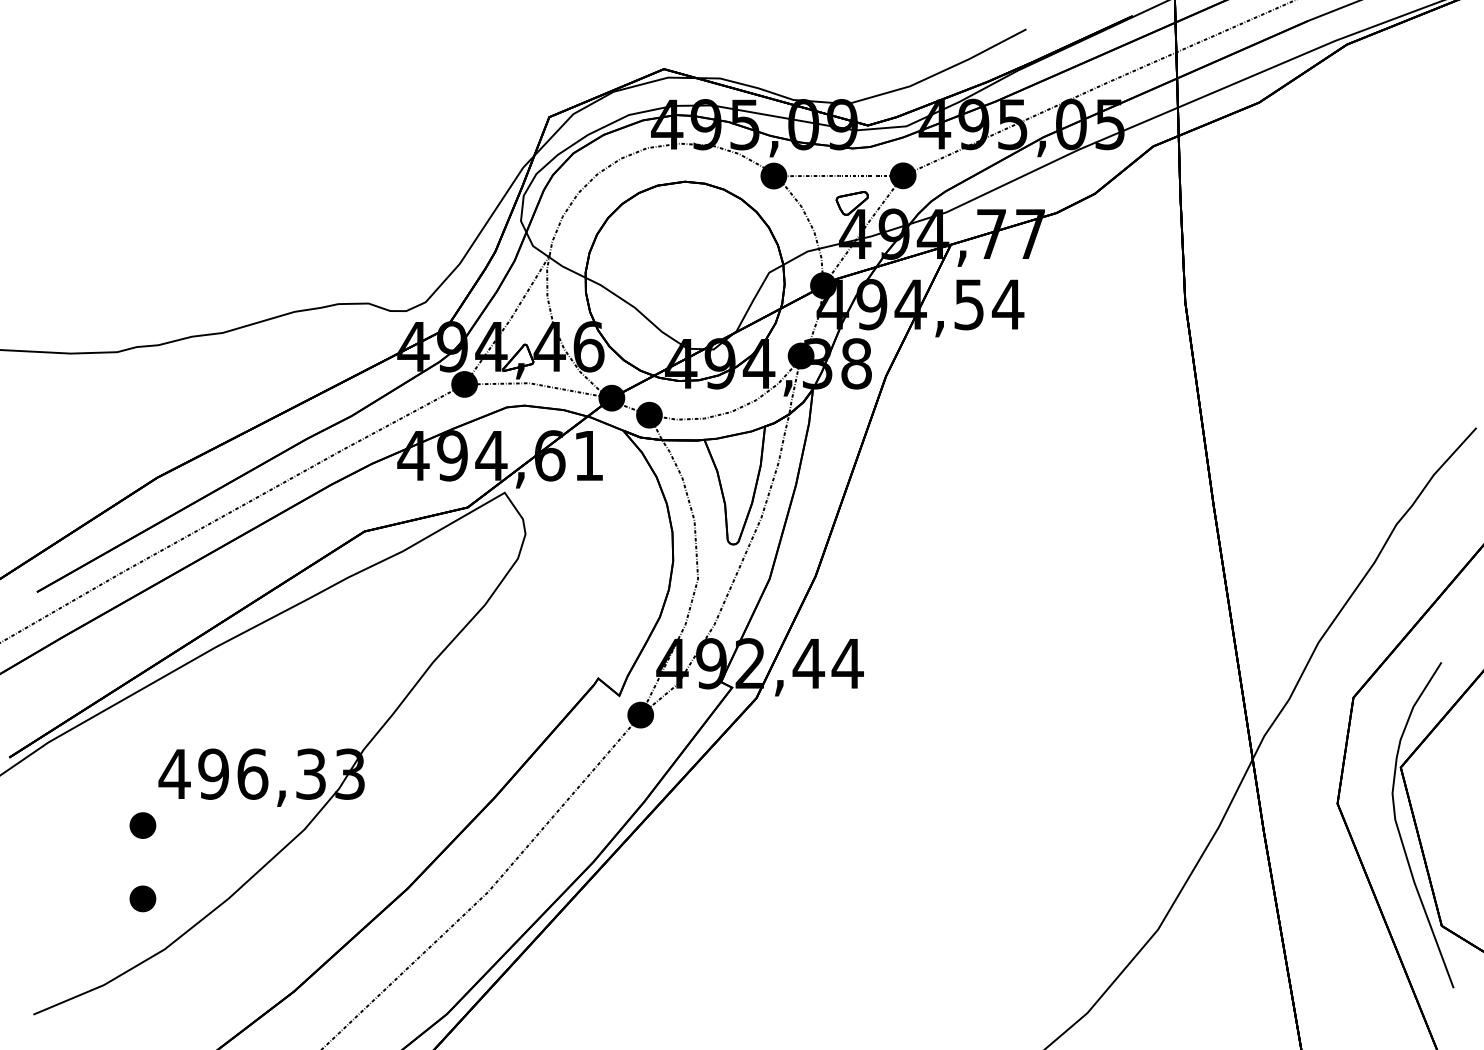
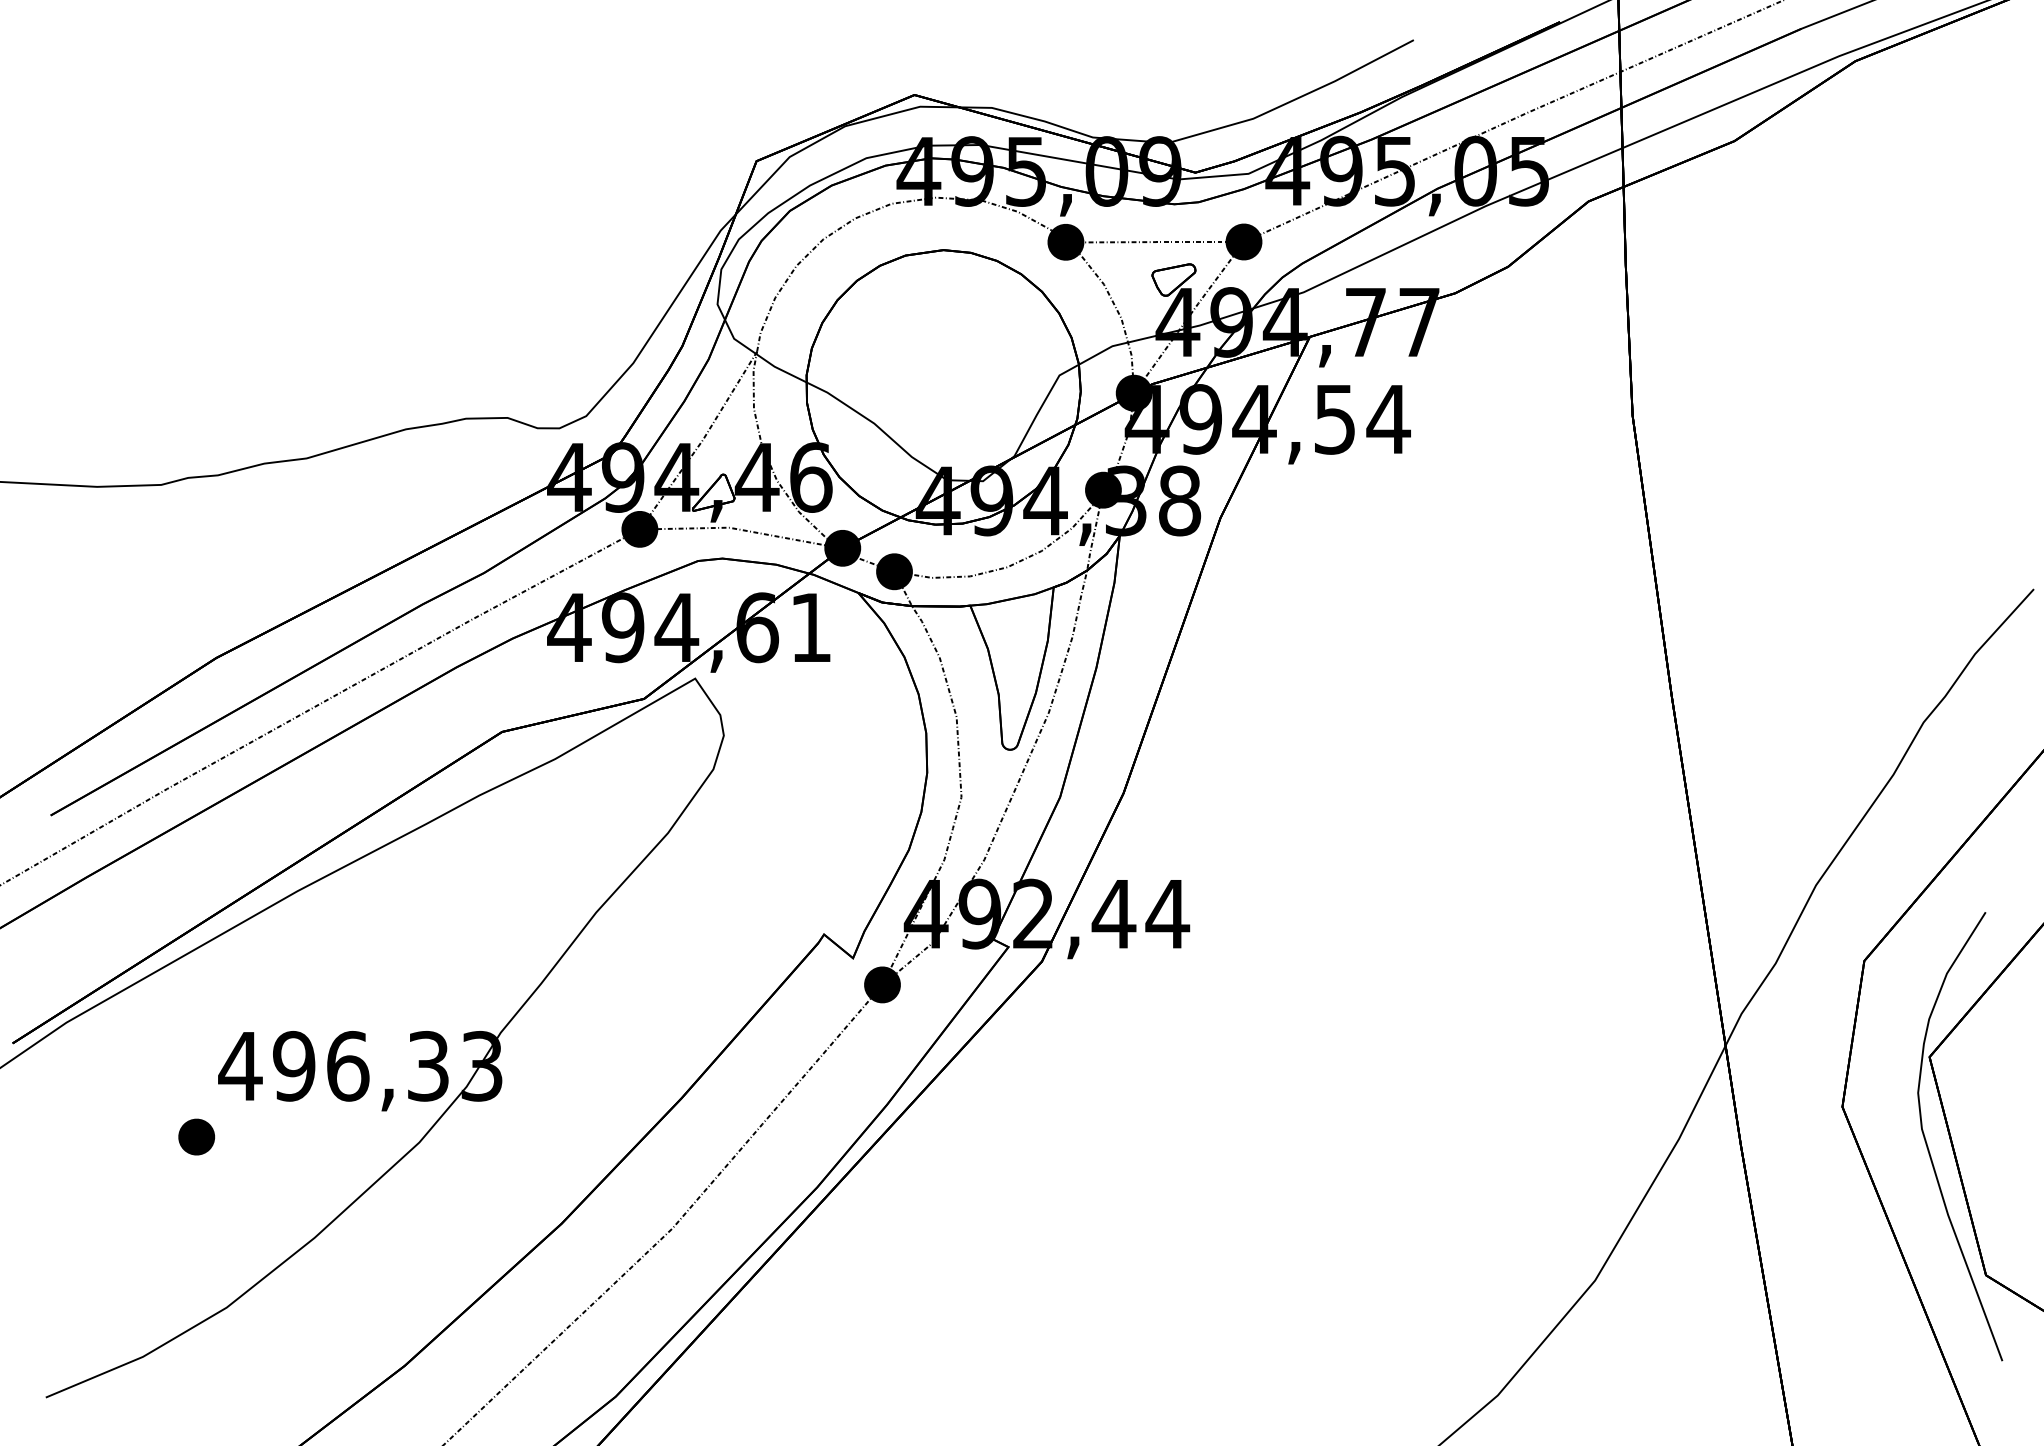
part: (142, 898) -> (196, 1237), removed

